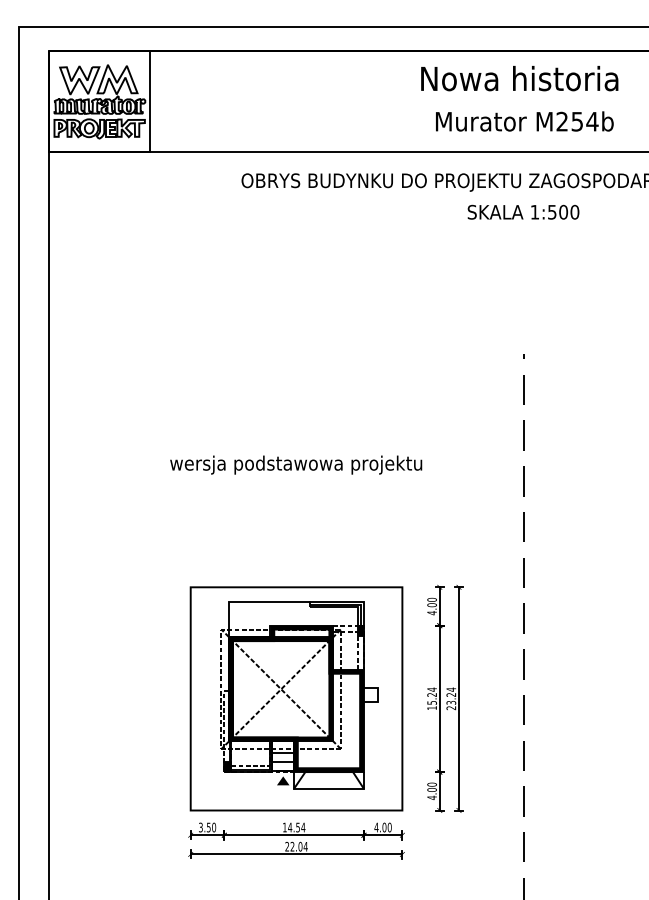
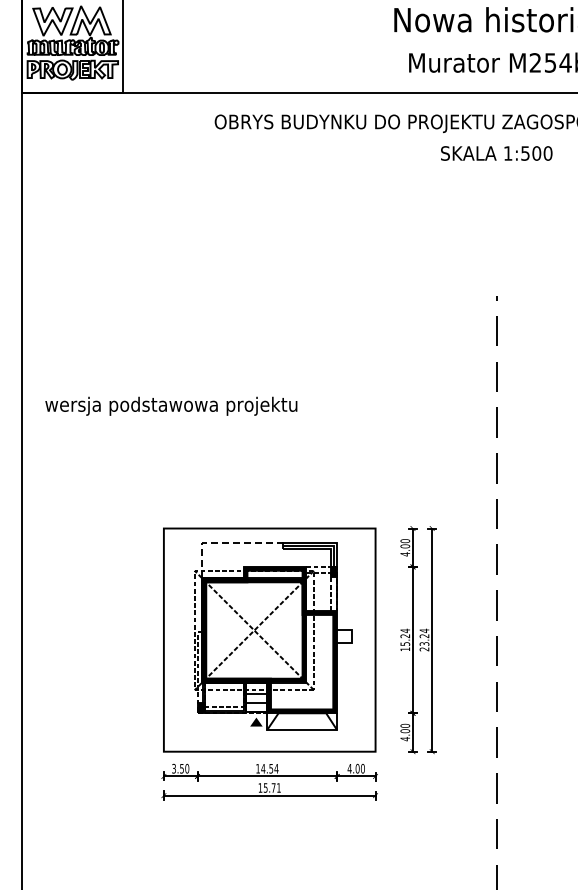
text: (296, 464) -> (171, 405), moved
line: (251, 601) -> (224, 542), solid -> dashed
text: (296, 846) -> (269, 787), 22.04 -> 15.71

